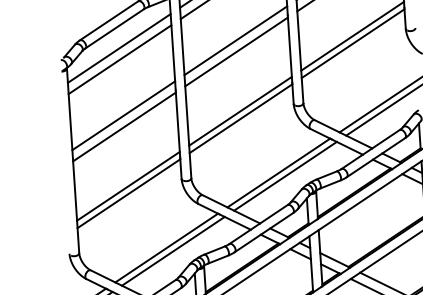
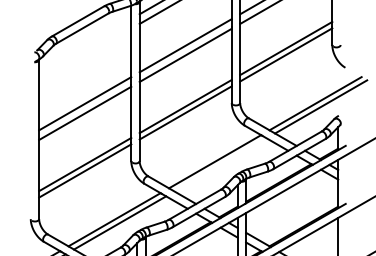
line: (119, 48) -> (85, 45), removed
line: (120, 58) -> (85, 54), removed
line: (285, 175) -> (220, 164), removed

